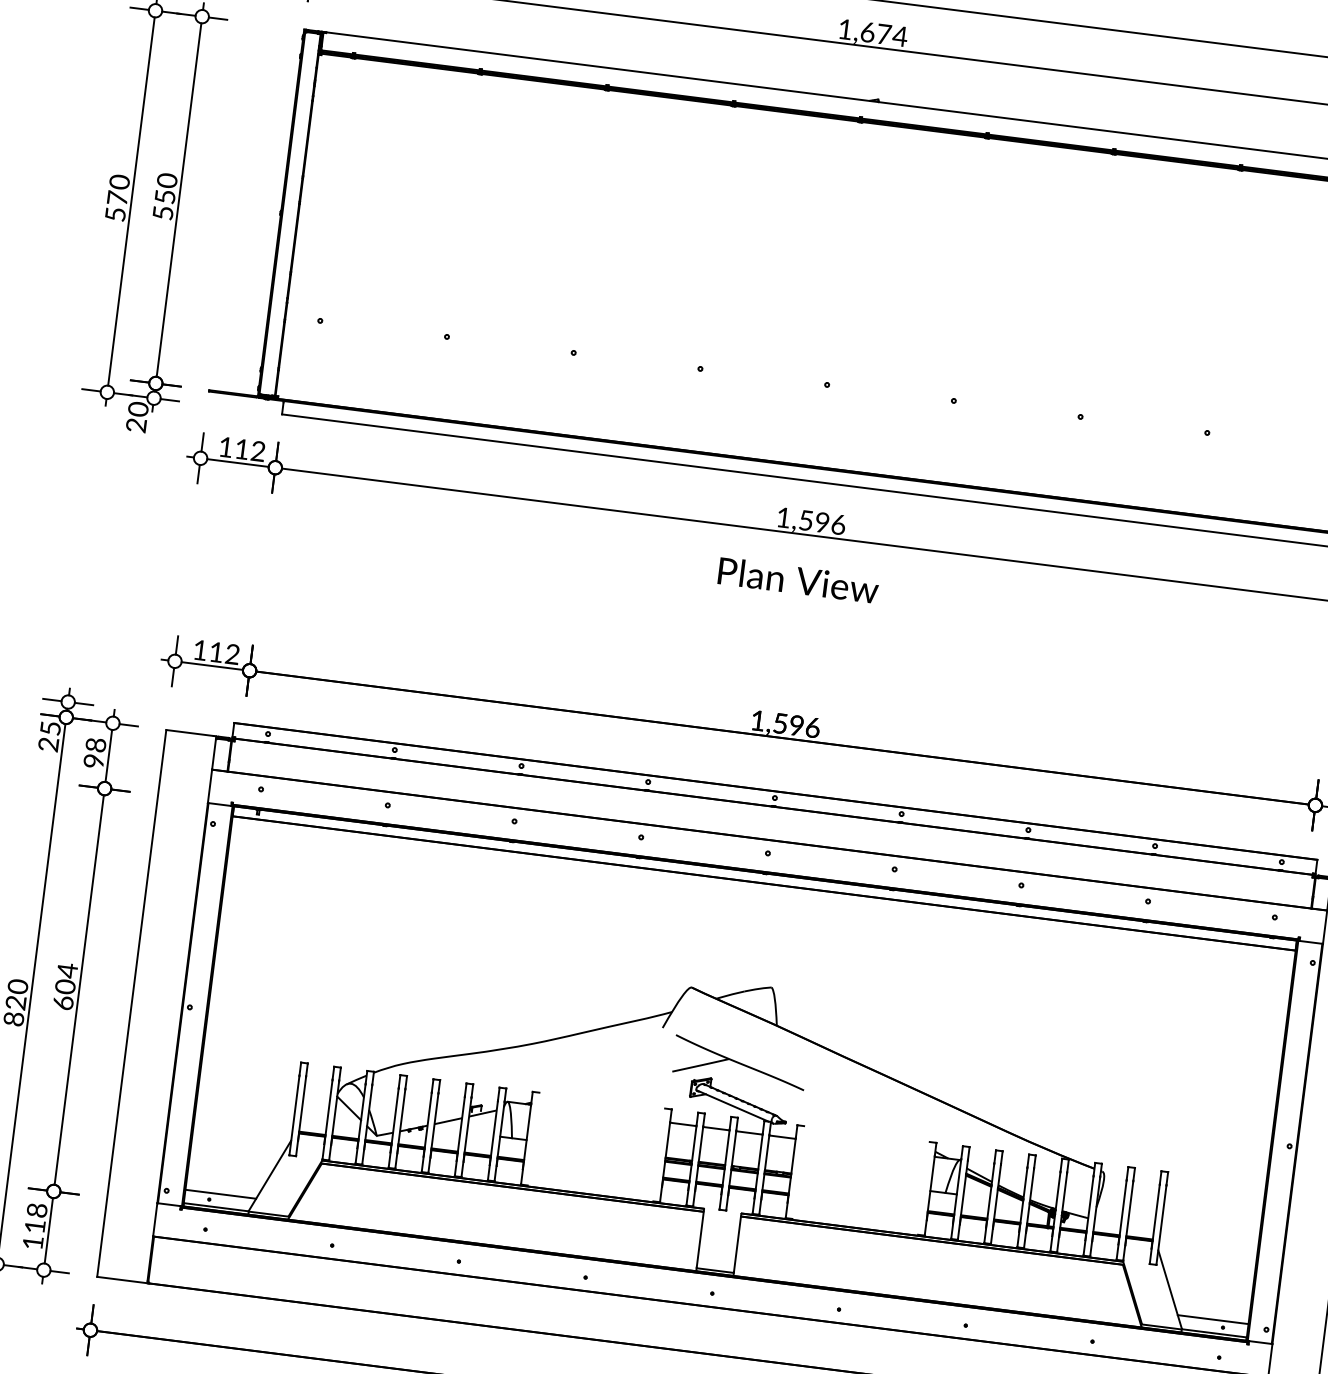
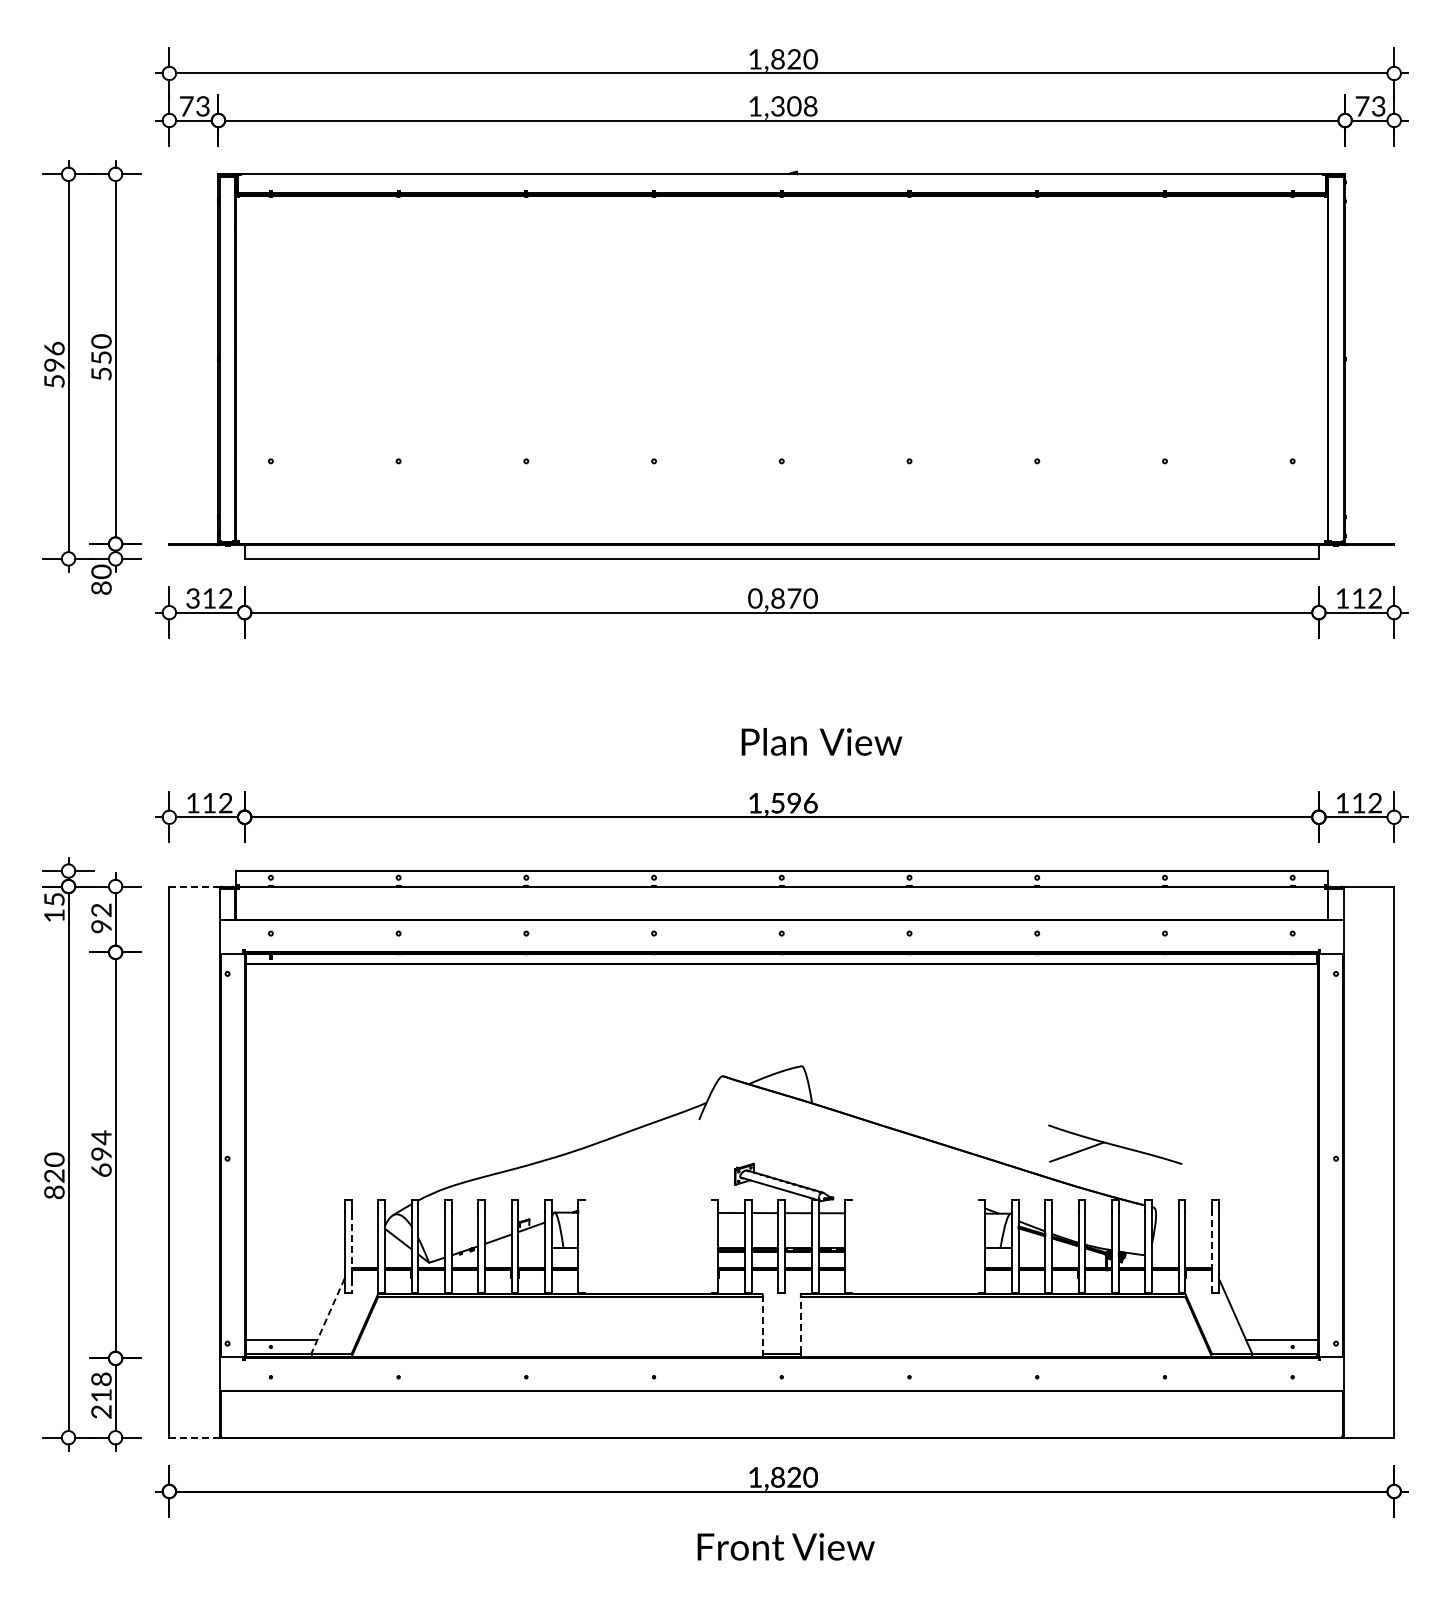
text: (884, 34) -> (794, 106), 1,674 -> 1,308
text: (118, 189) -> (54, 356), 570 -> 596
text: (137, 424) -> (102, 587), 20 -> 80
text: (225, 447) -> (192, 598), 112 -> 312
text: (810, 521) -> (782, 598), 1,596 -> 0,870
text: (798, 580) -> (821, 741), moved
line: (190, 733) -> (193, 886), solid -> dashed
text: (48, 744) -> (54, 915), 25 -> 15
text: (97, 744) -> (102, 909), 98 -> 92
text: (66, 986) -> (102, 1153), 604 -> 694
part: (740, 1062) -> (1115, 1144), moved
line: (300, 1116) -> (351, 1253), solid -> dashed
line: (270, 1175) -> (328, 1315), solid -> dashed
line: (1155, 1224) -> (1212, 1253), solid -> dashed
line: (700, 1238) -> (763, 1324), solid -> dashed
text: (33, 1242) -> (101, 1411), 118 -> 218
line: (737, 1242) -> (800, 1323), solid -> dashed
line: (122, 1279) -> (194, 1437), solid -> dashed

